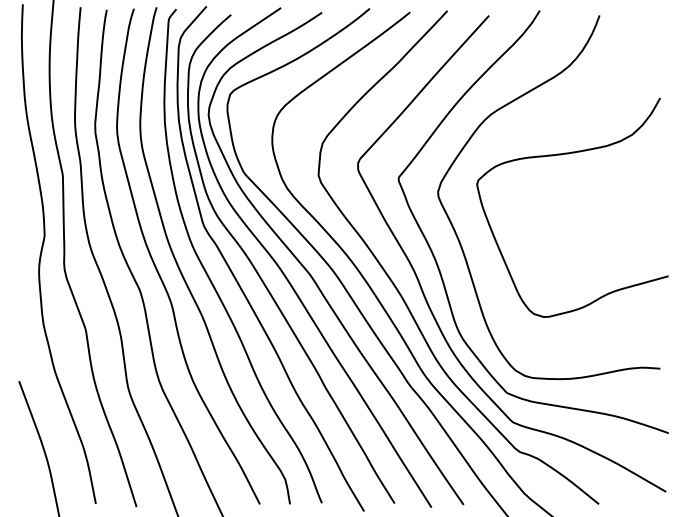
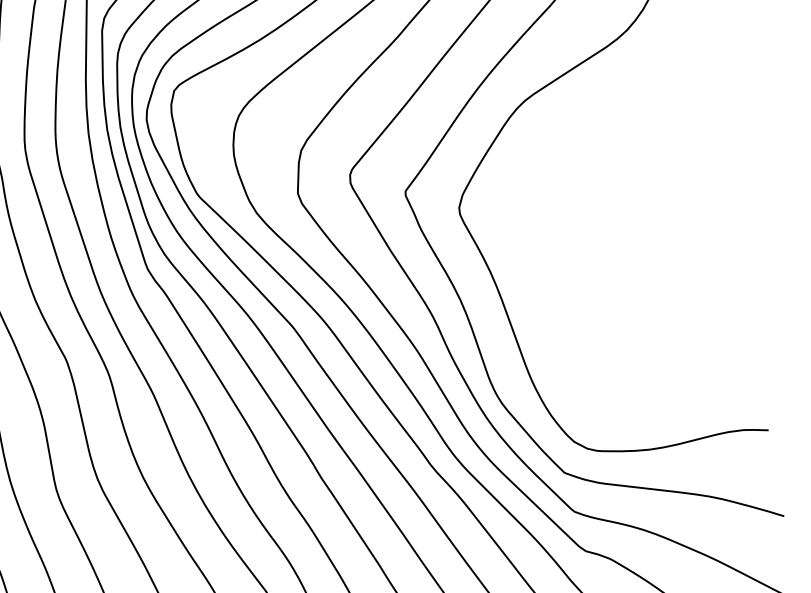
curve: (568, 154) -> (631, 149), removed

